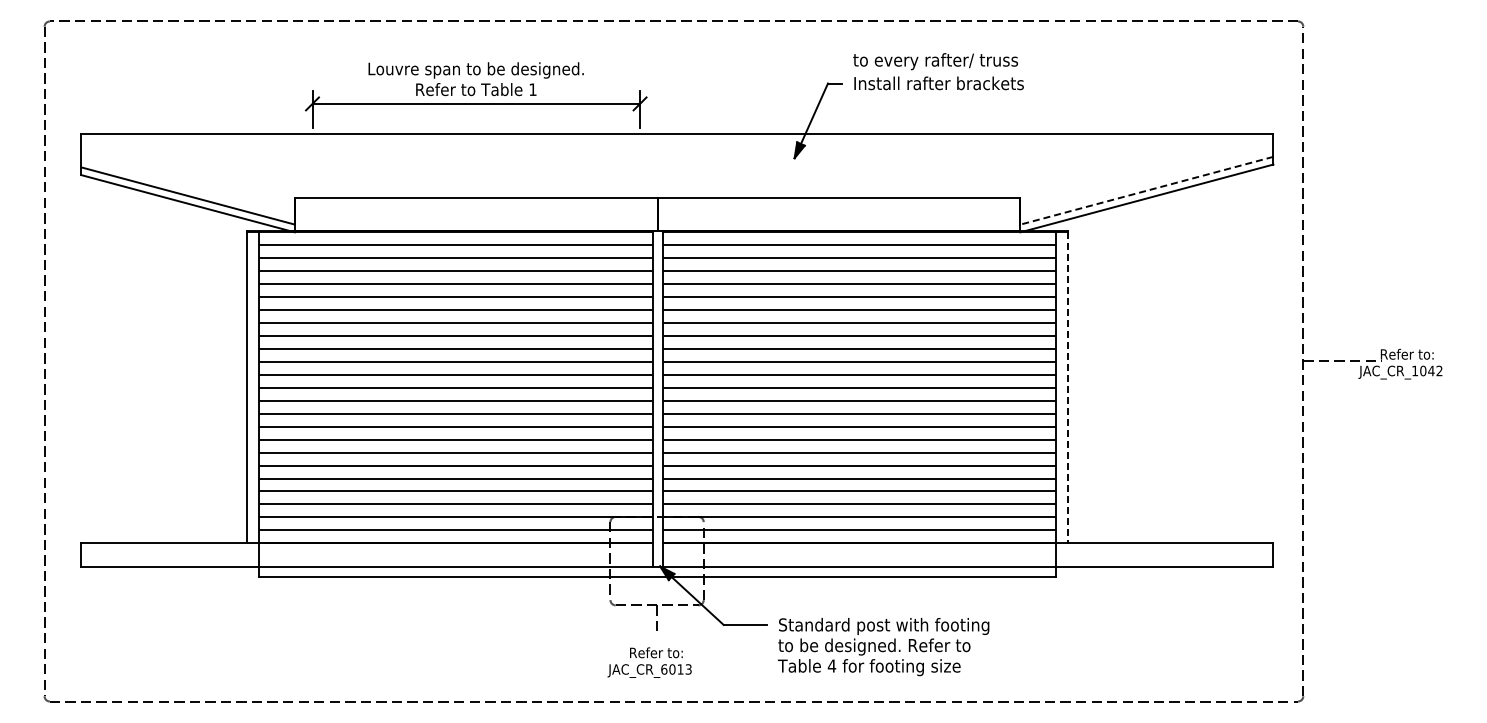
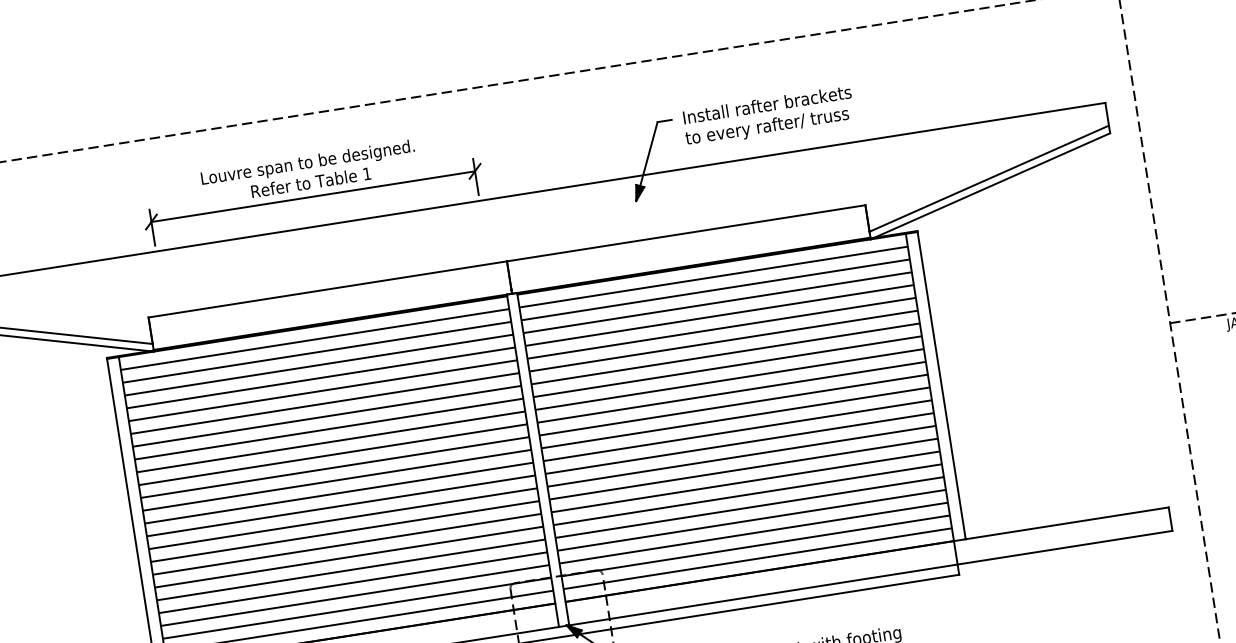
text: (935, 61) -> (767, 127), moved
line: (1146, 190) -> (988, 178), dashed -> solid
line: (1067, 388) -> (941, 386), dashed -> solid

